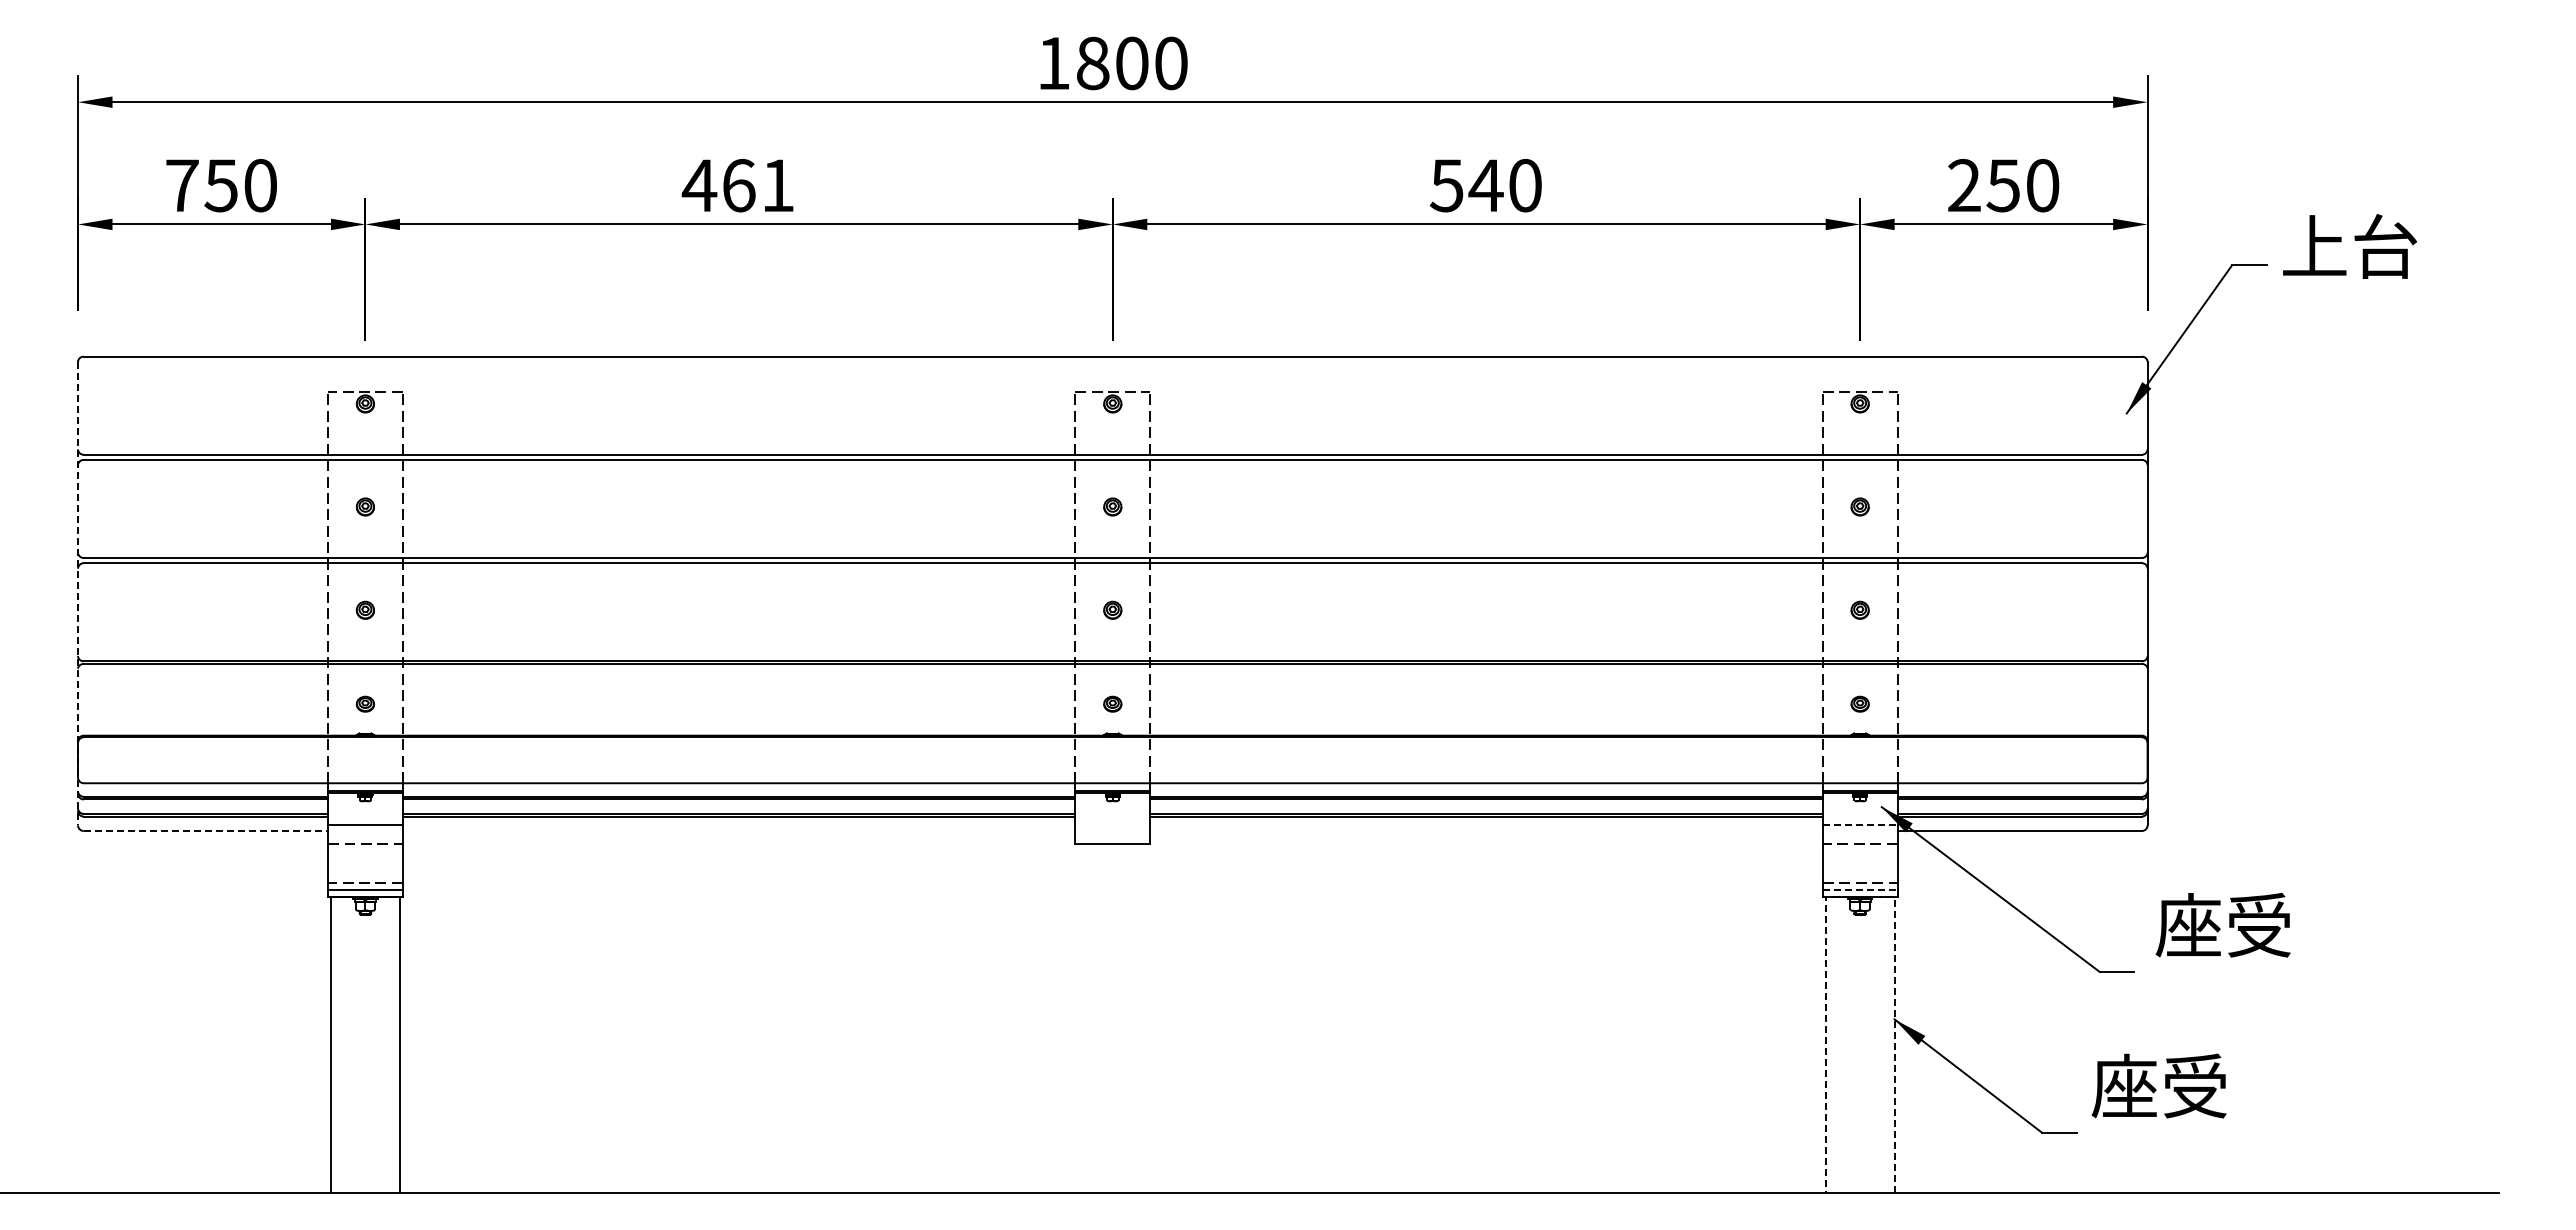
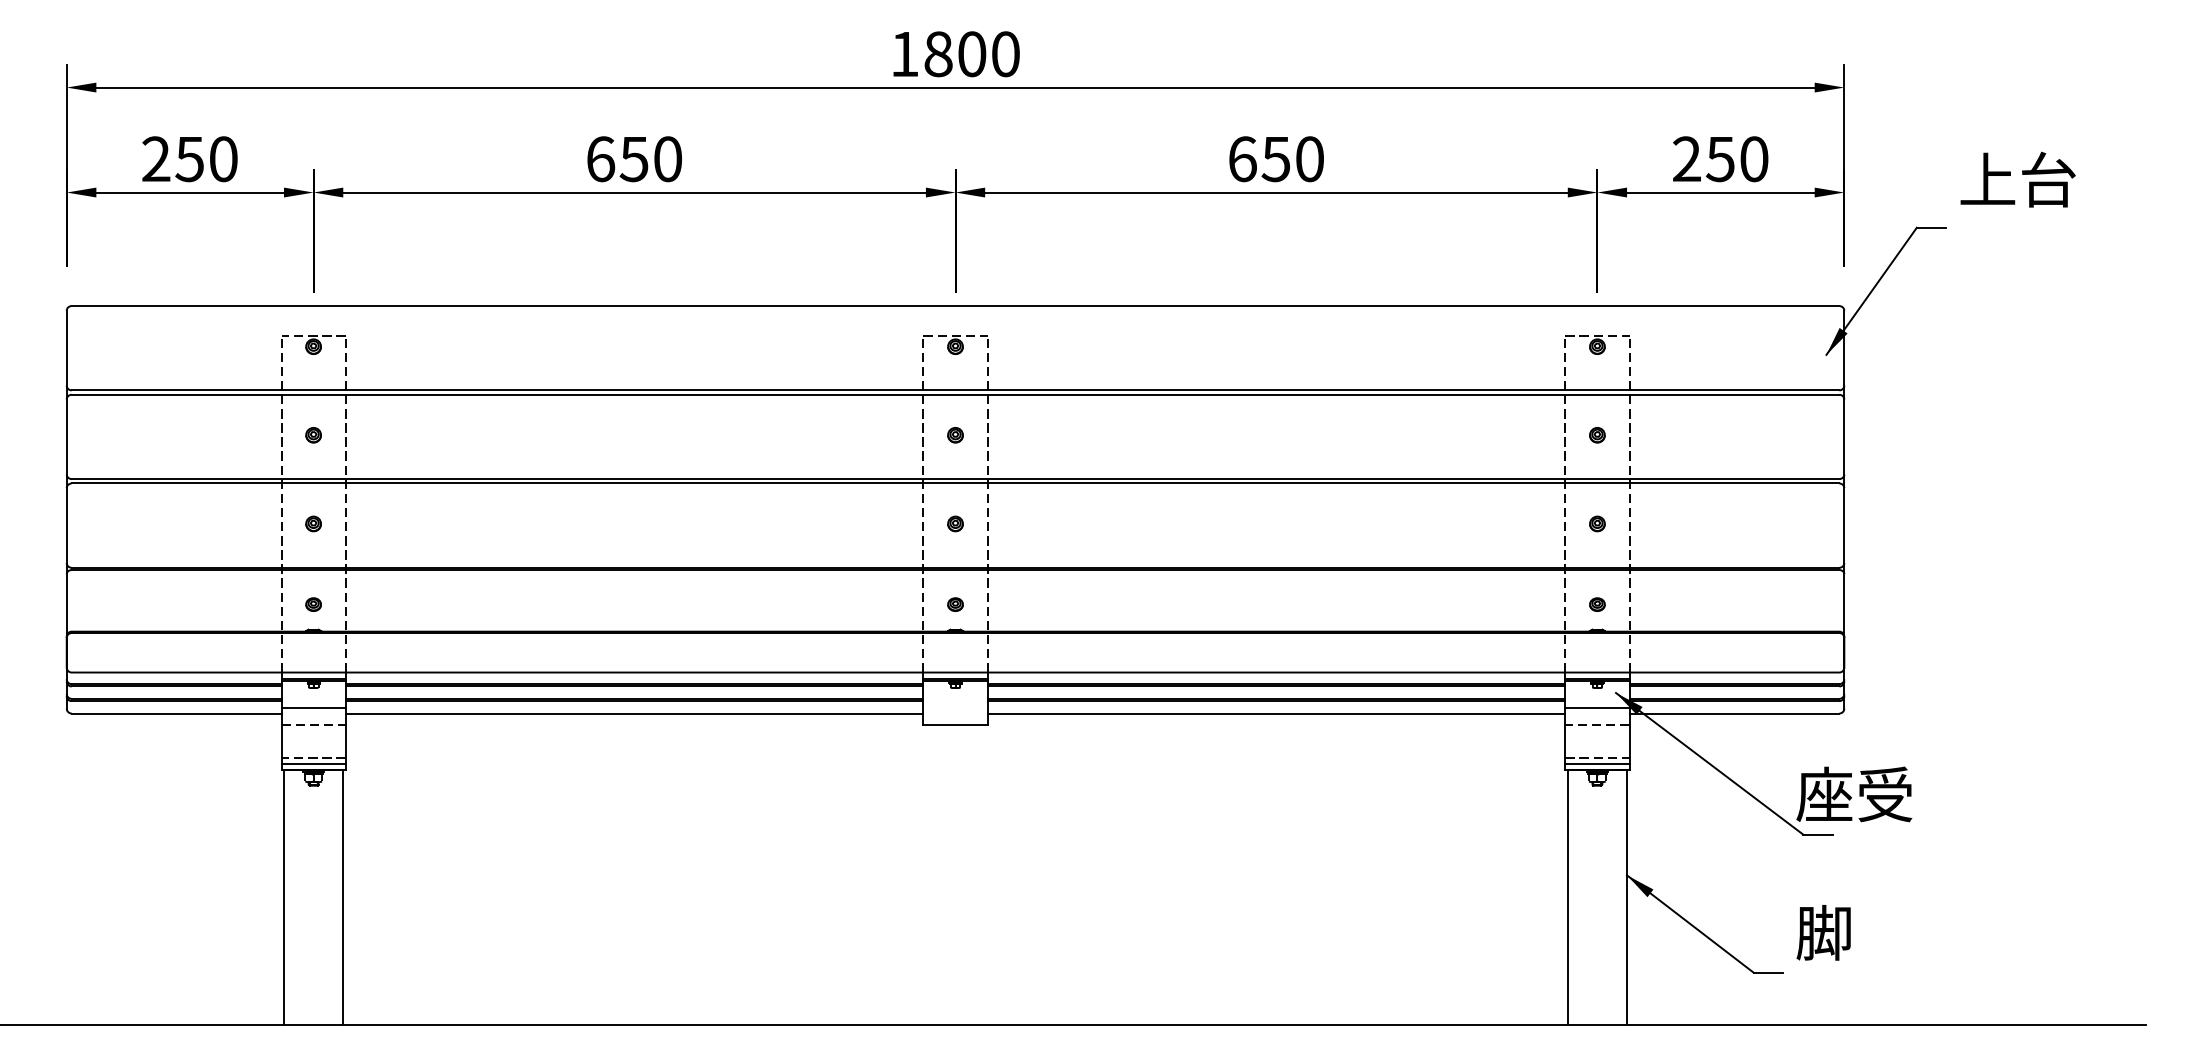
text: (182, 185) -> (156, 159), 750 -> 250
text: (737, 185) -> (633, 159), 461 -> 650
text: (1466, 185) -> (1259, 159), 540 -> 650
text: (2349, 246) -> (2017, 179), moved
line: (78, 593) -> (67, 509), dashed -> solid
line: (1860, 825) -> (1597, 708), dashed -> solid
line: (206, 831) -> (177, 713), dashed -> solid
line: (738, 831) -> (634, 713), added
line: (1486, 831) -> (1276, 713), added
line: (1860, 889) -> (1597, 763), dashed -> solid
line: (1859, 896) -> (1596, 769), dashed -> solid
text: (2222, 924) -> (1853, 793), moved
text: (2158, 1085) -> (1853, 932), 座受 -> 脚

